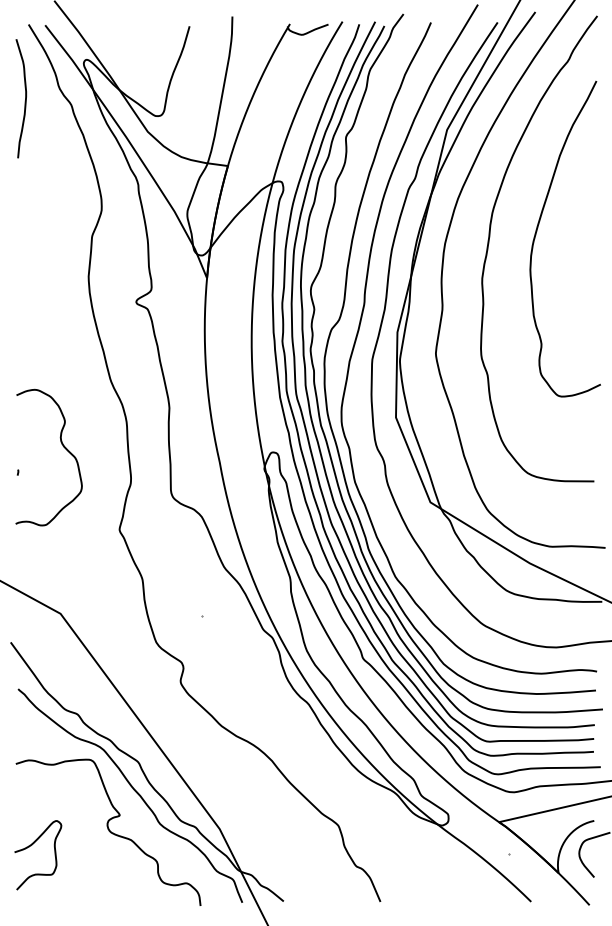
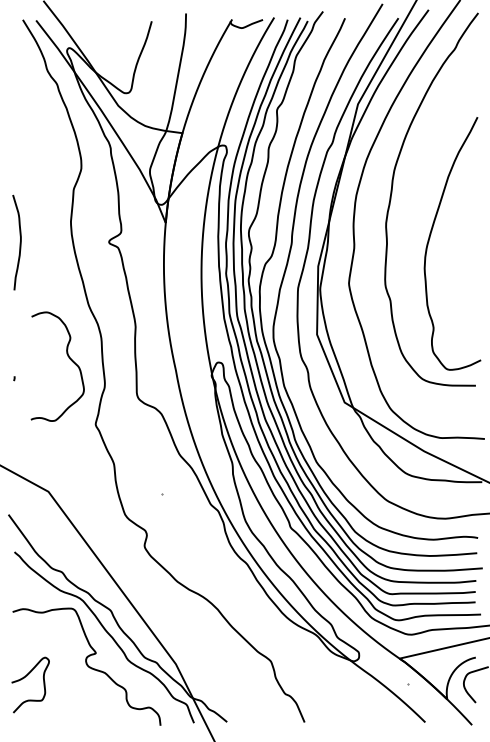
curve: (25, 98) -> (20, 242), moved
curve: (537, 231) -> (430, 237), moved
curve: (63, 447) -> (69, 358), moved

